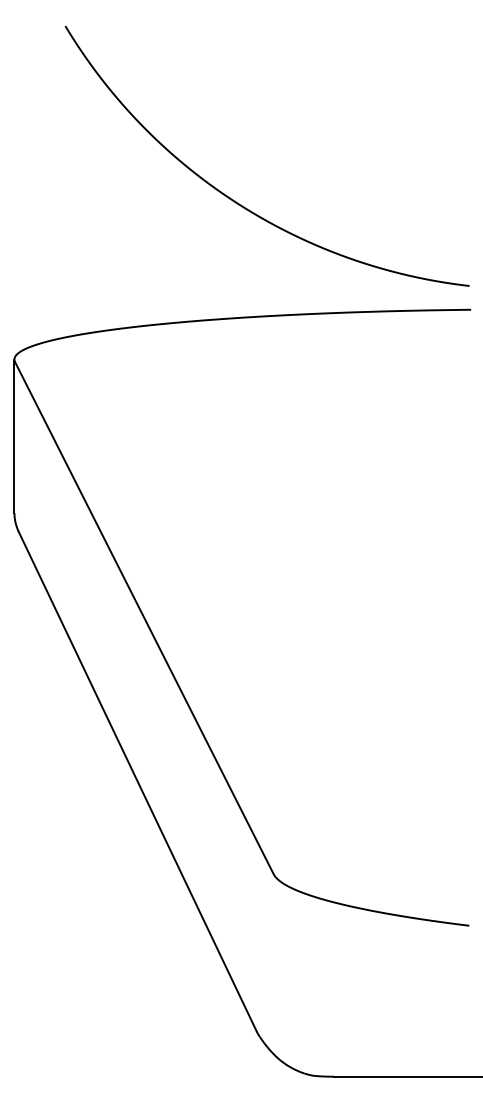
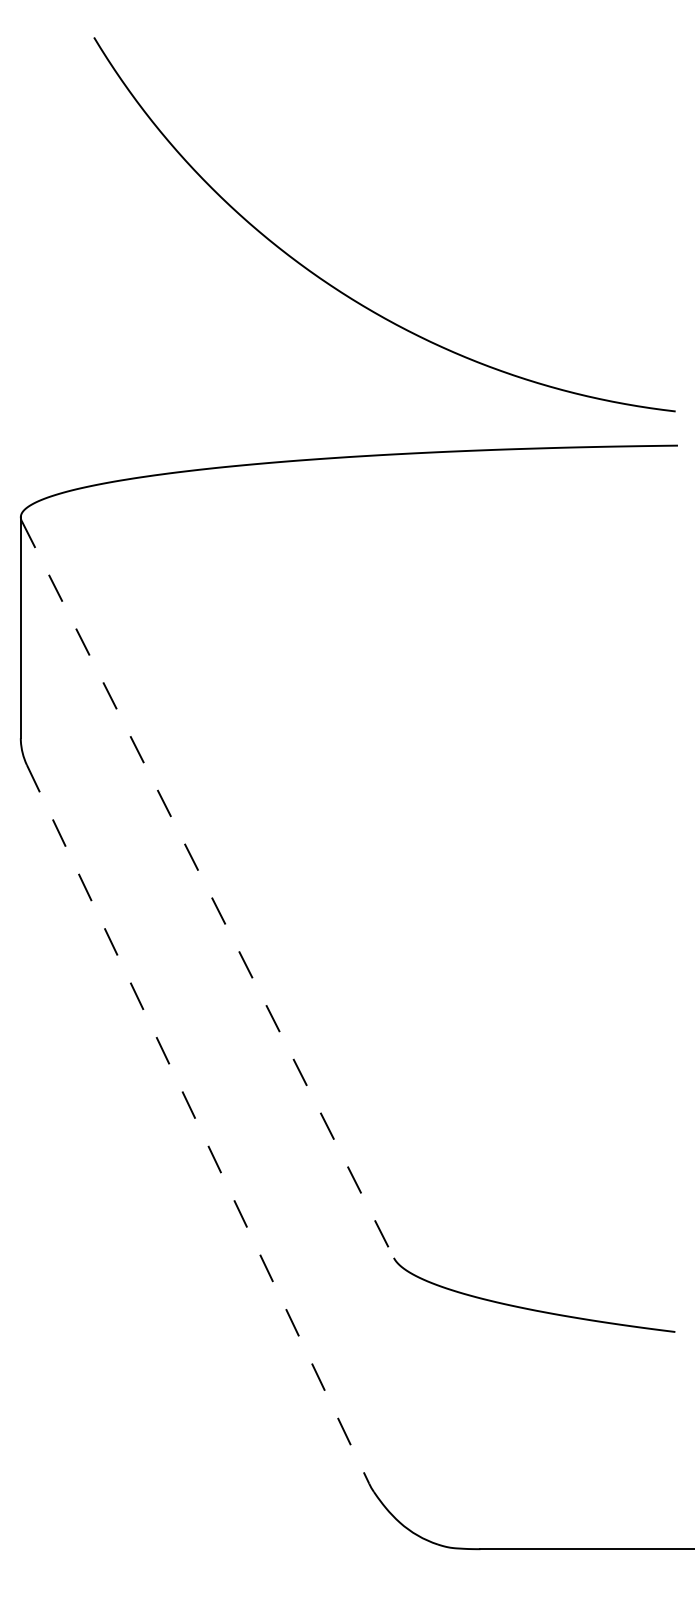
line: (144, 618) -> (207, 889), solid -> dashed
line: (137, 781) -> (197, 1124), solid -> dashed

